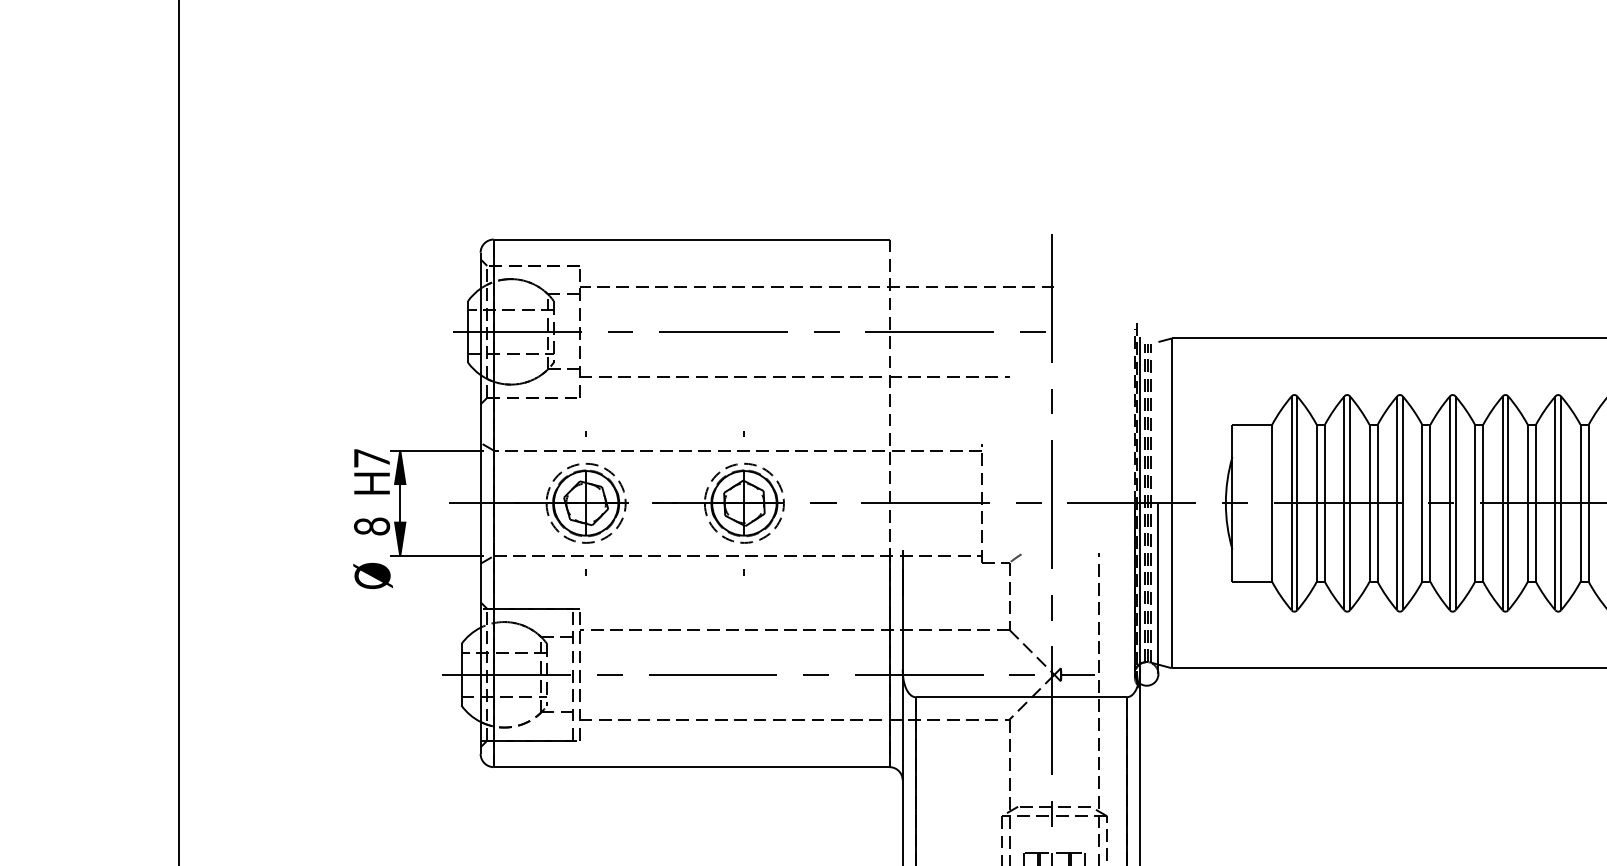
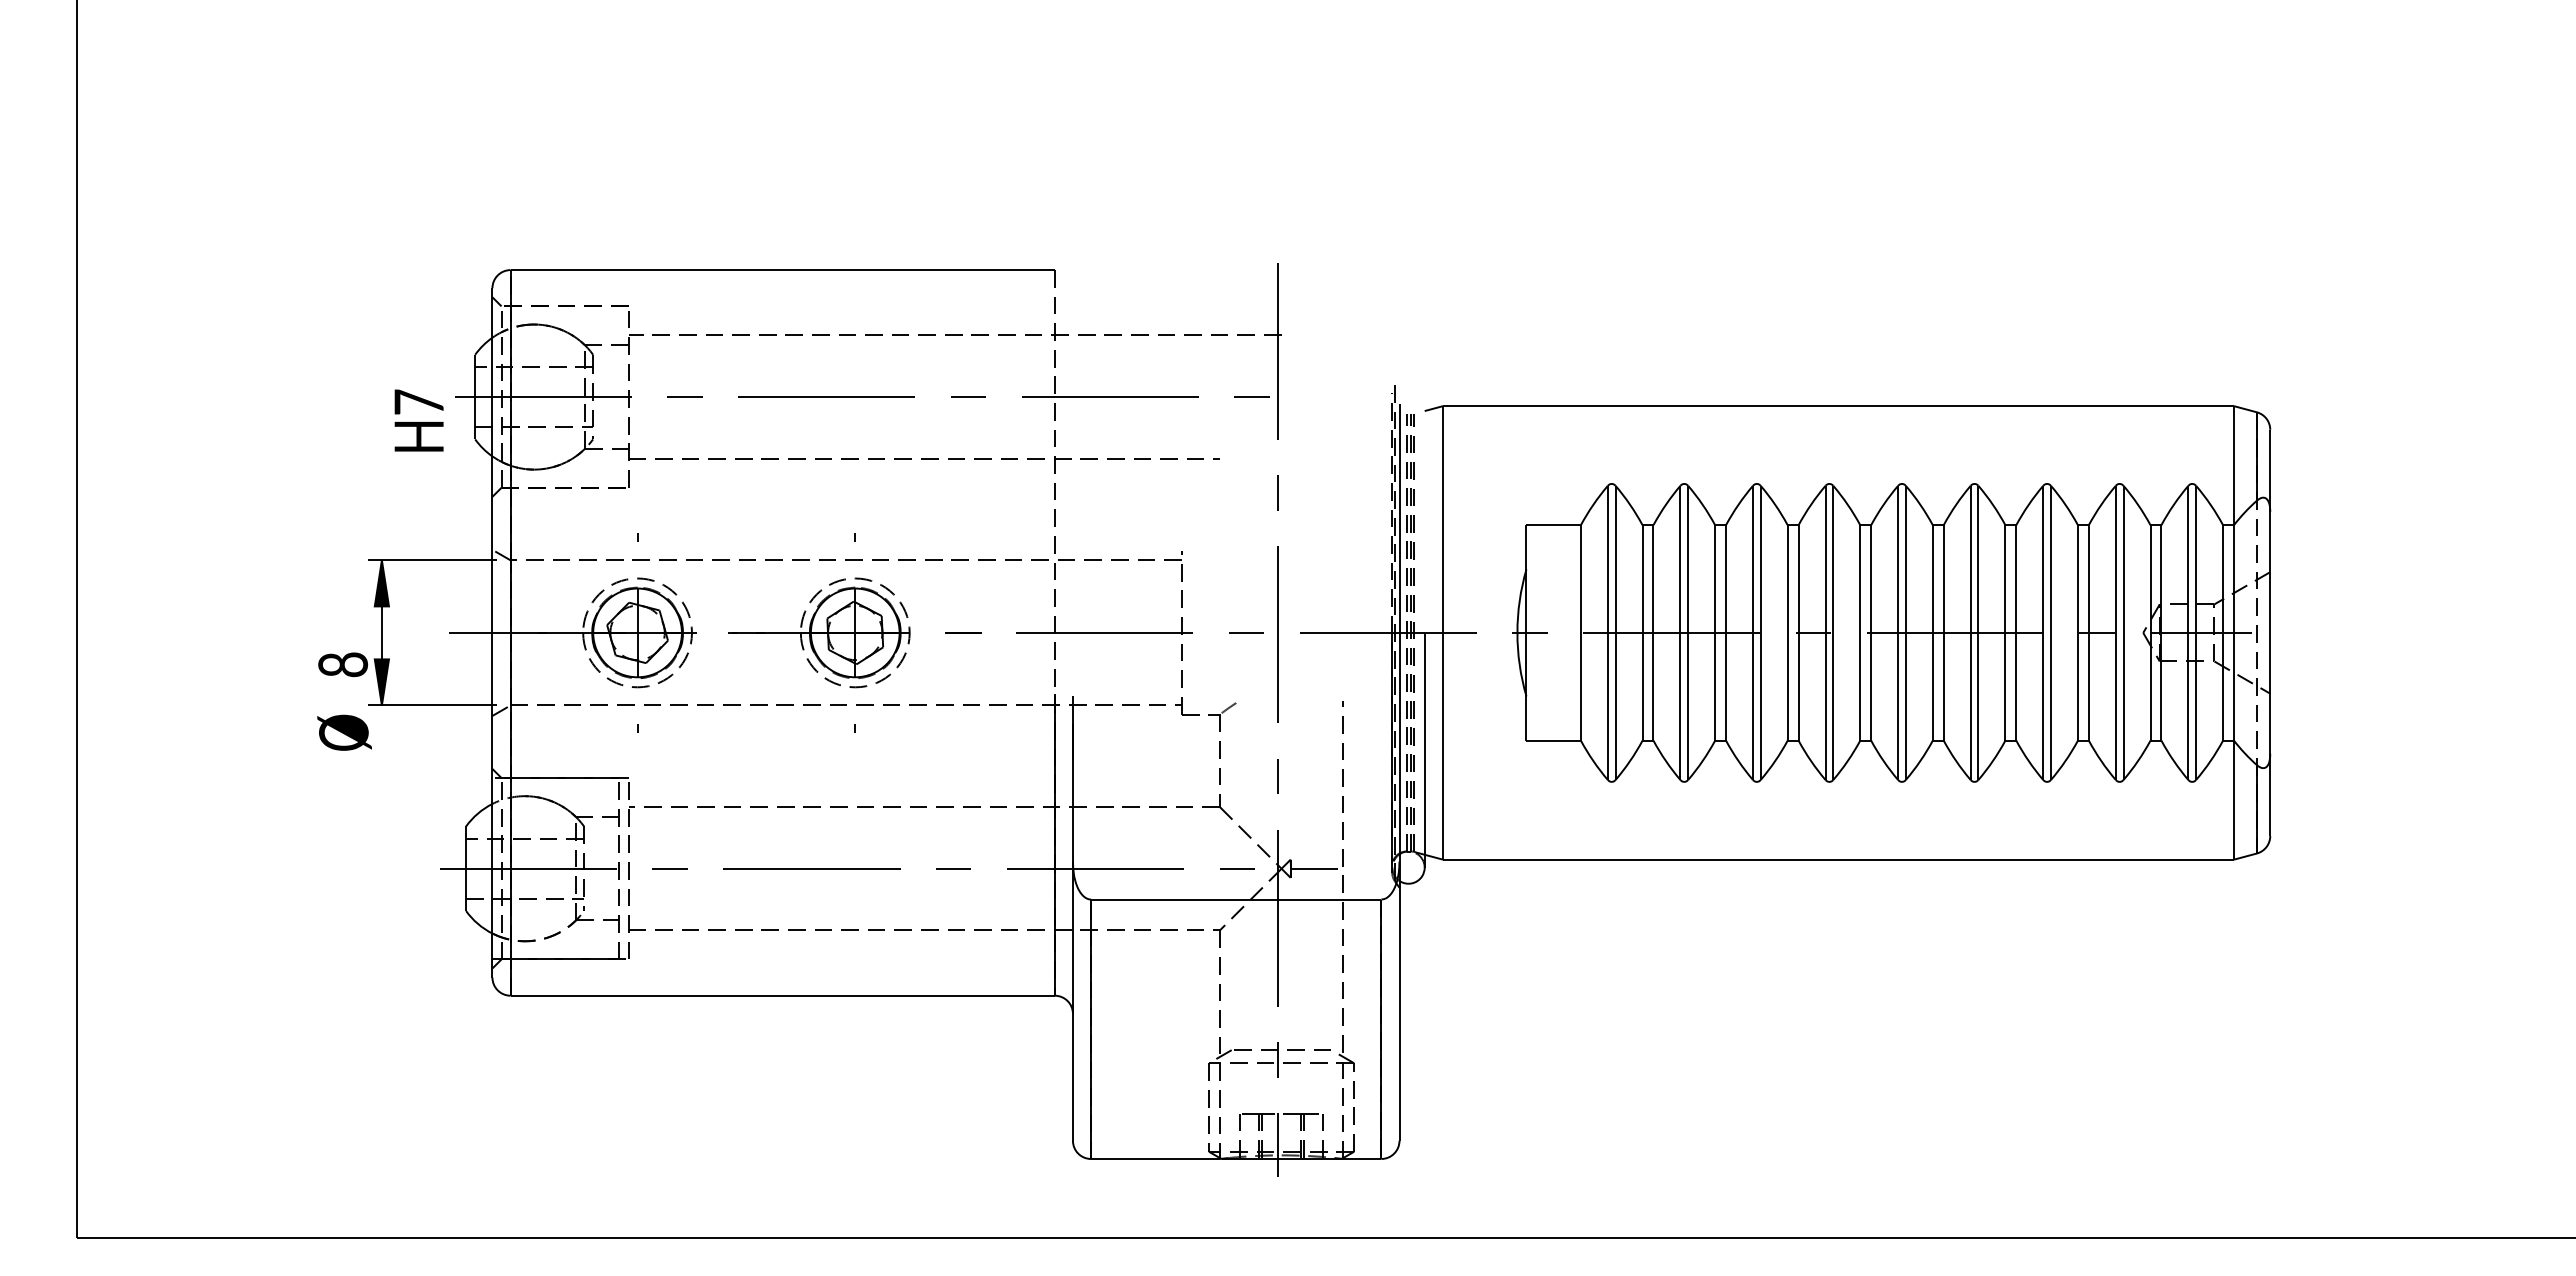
text: (371, 471) -> (418, 420), moved

